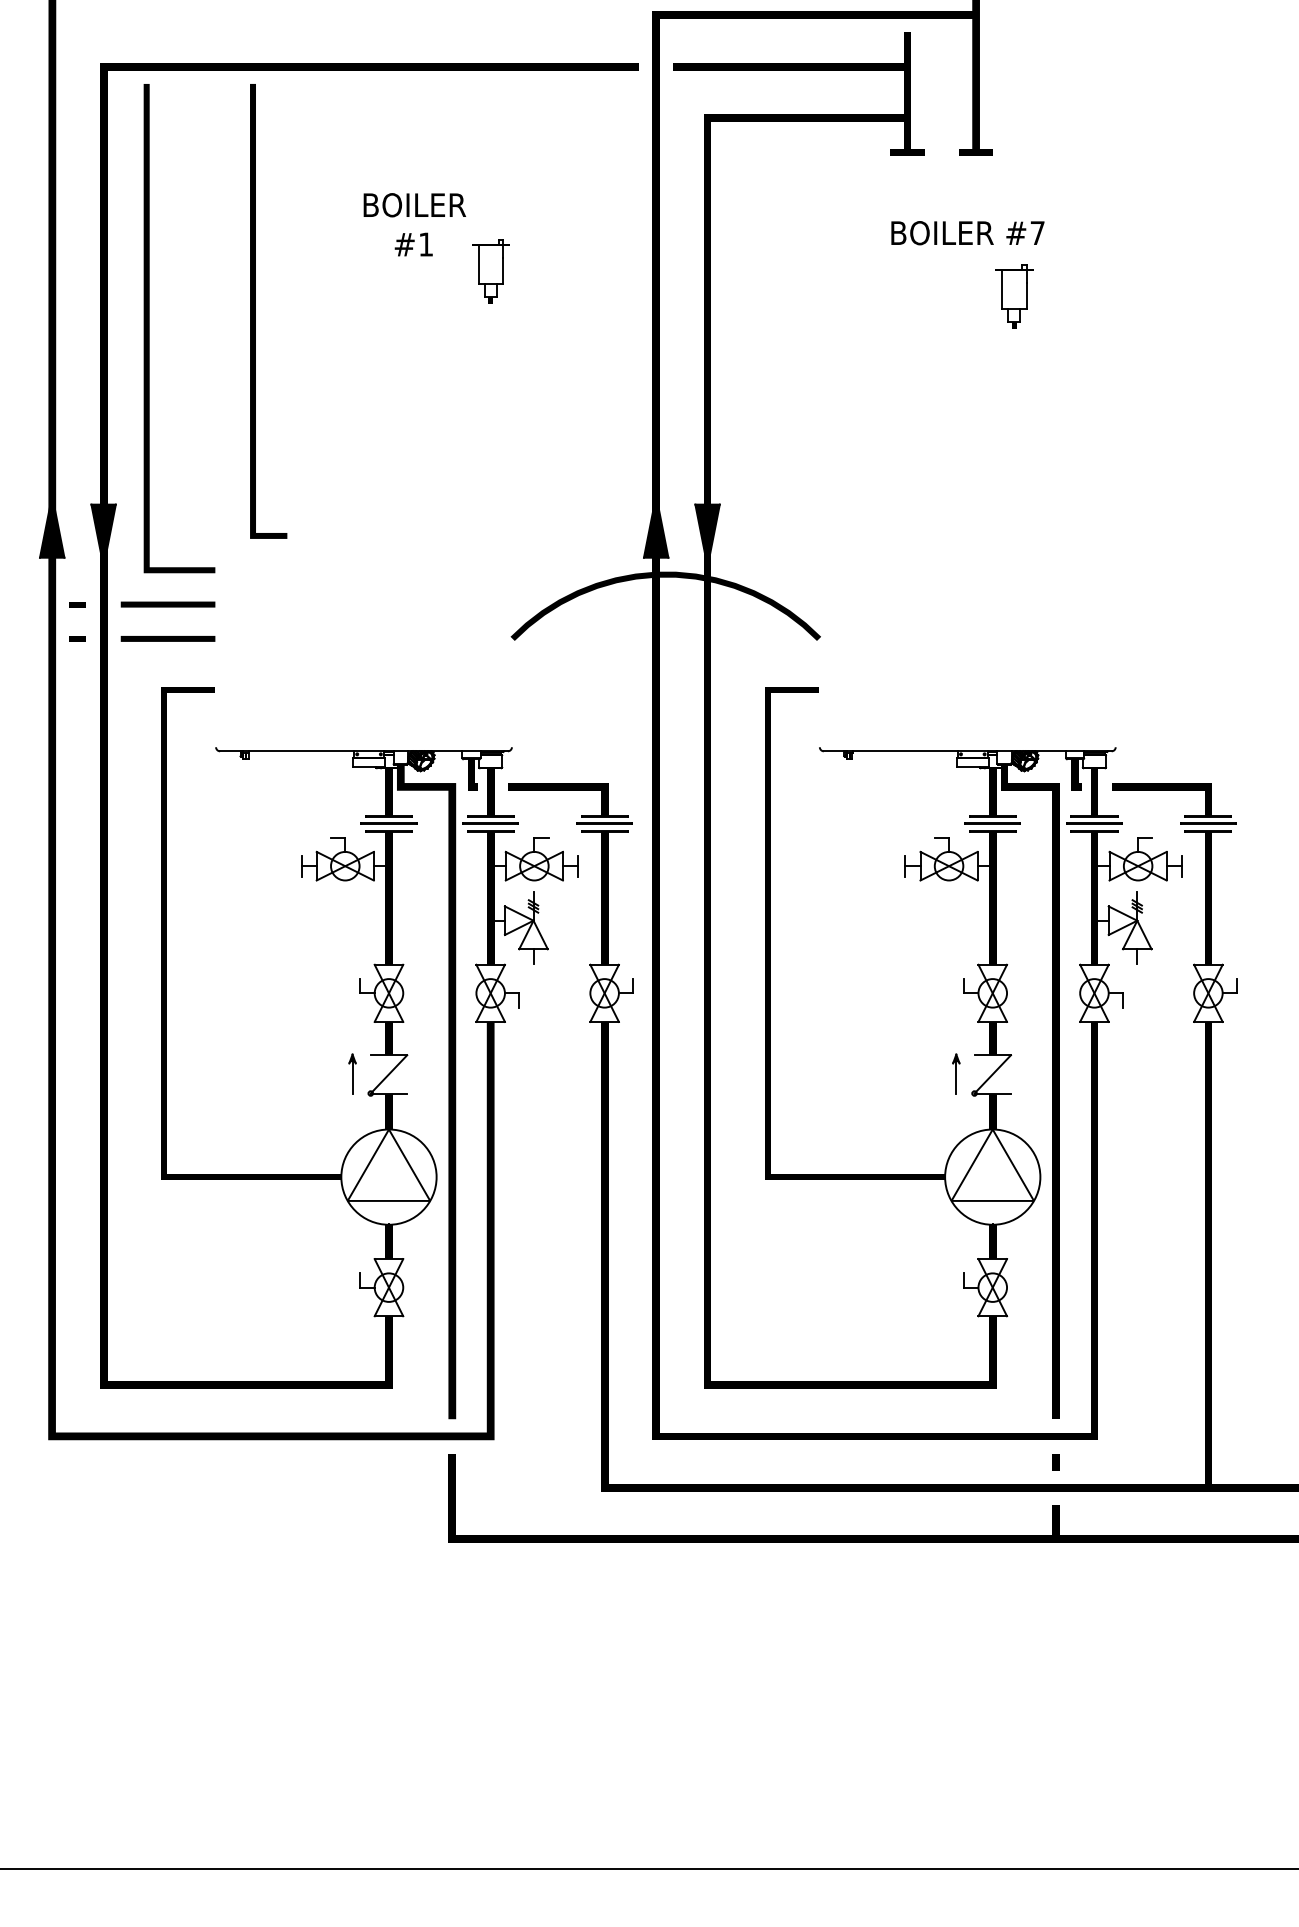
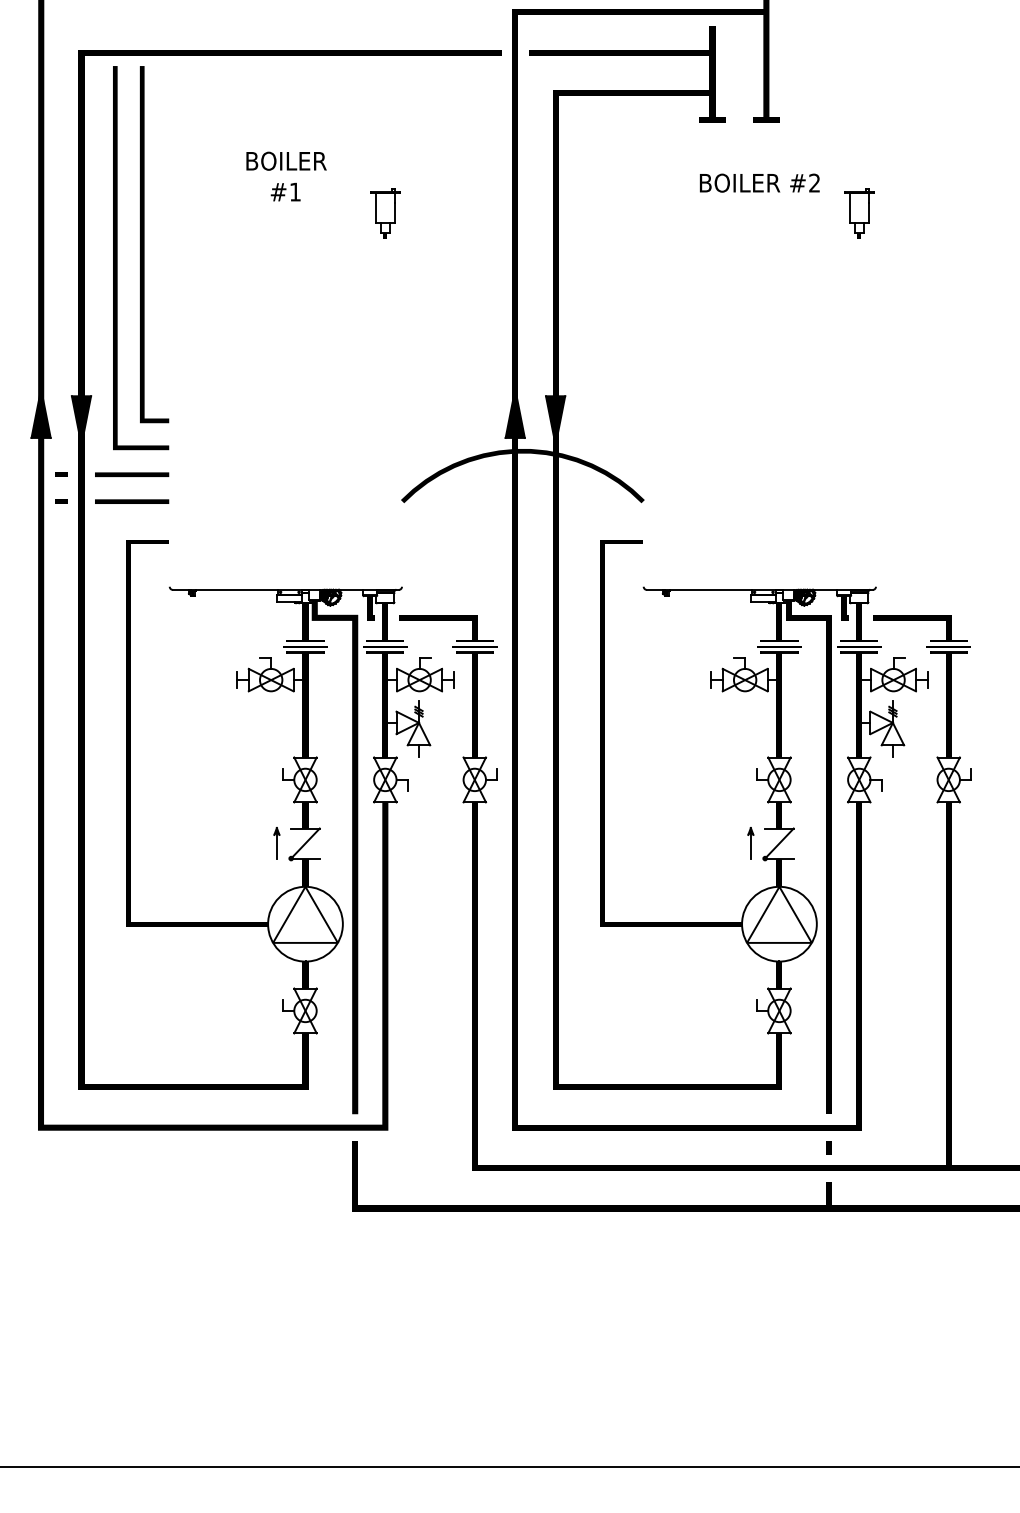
text: (414, 224) -> (286, 176), moved
text: (1037, 232) -> (814, 182), #7 -> #2
part: (1014, 296) -> (859, 213), moved
line: (255, 311) -> (144, 244), moved

